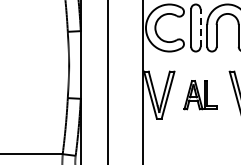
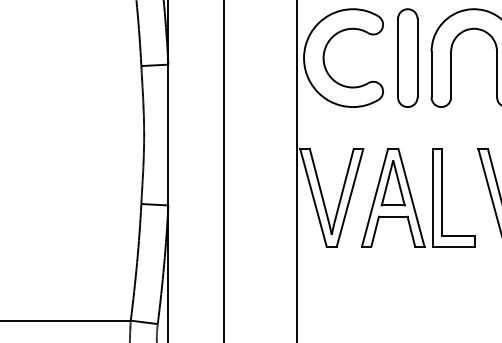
line: (200, 28) -> (417, 59), dashed -> solid
part: (200, 94) -> (417, 196), size x1.67

